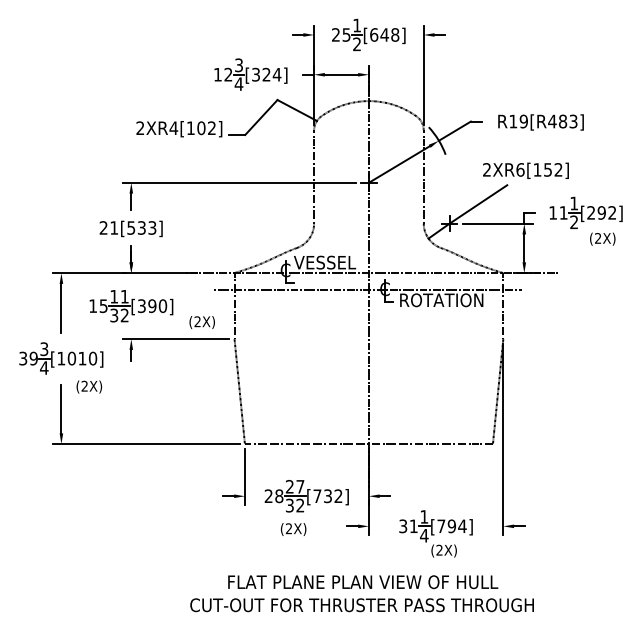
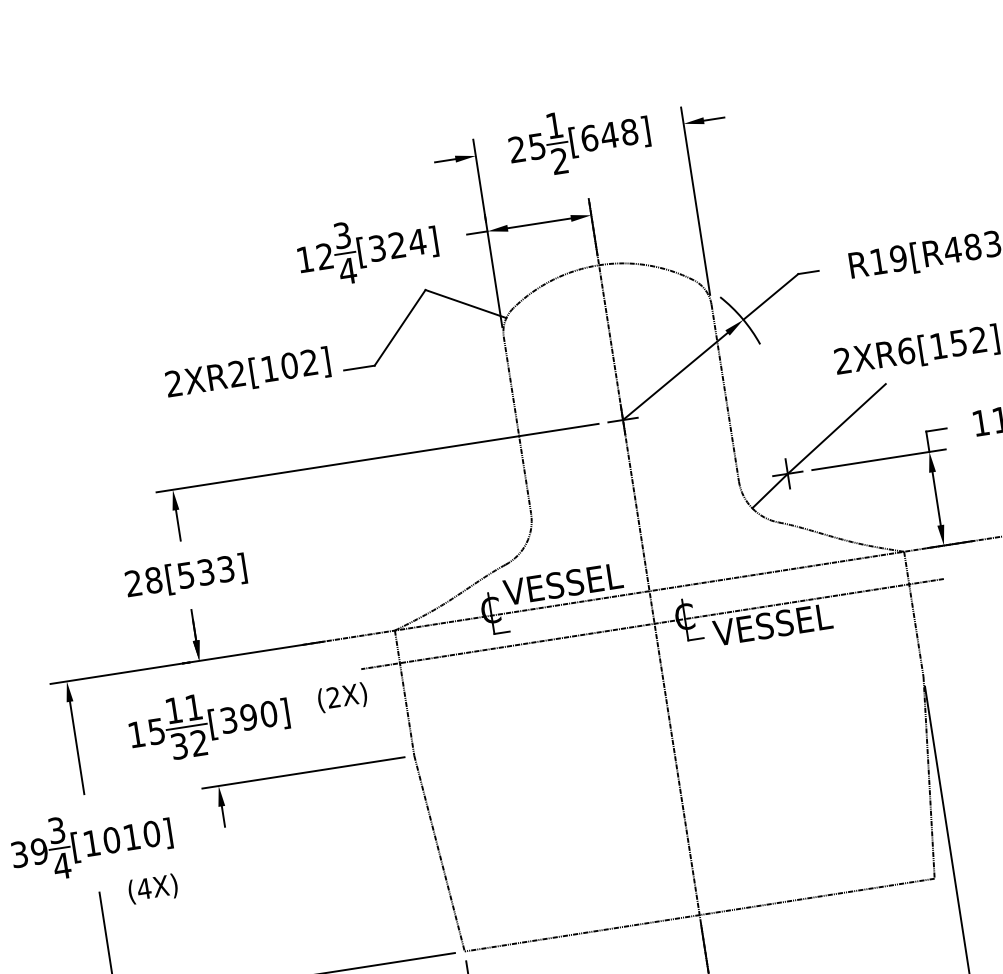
text: (173, 127) -> (236, 372), 2XR4[102] -> 2XR2[102]
text: (114, 227) -> (154, 579), 21[533] -> 28[533]
text: (440, 300) -> (793, 622), ROTATION -> VESSEL
text: (201, 322) -> (341, 697), moved
text: (84, 385) -> (143, 887), (2X) -> (4X)

